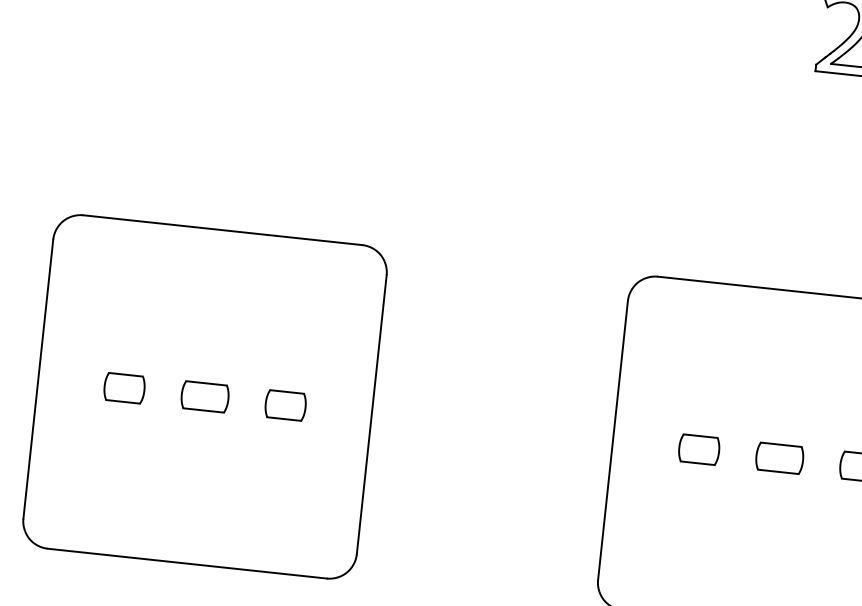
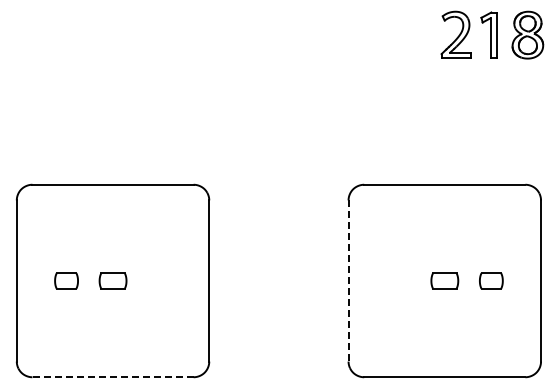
part: (285, 404) -> (159, 280), removed
line: (612, 441) -> (348, 281), solid -> dashed
part: (699, 448) -> (398, 280), removed
line: (187, 564) -> (113, 377), solid -> dashed

